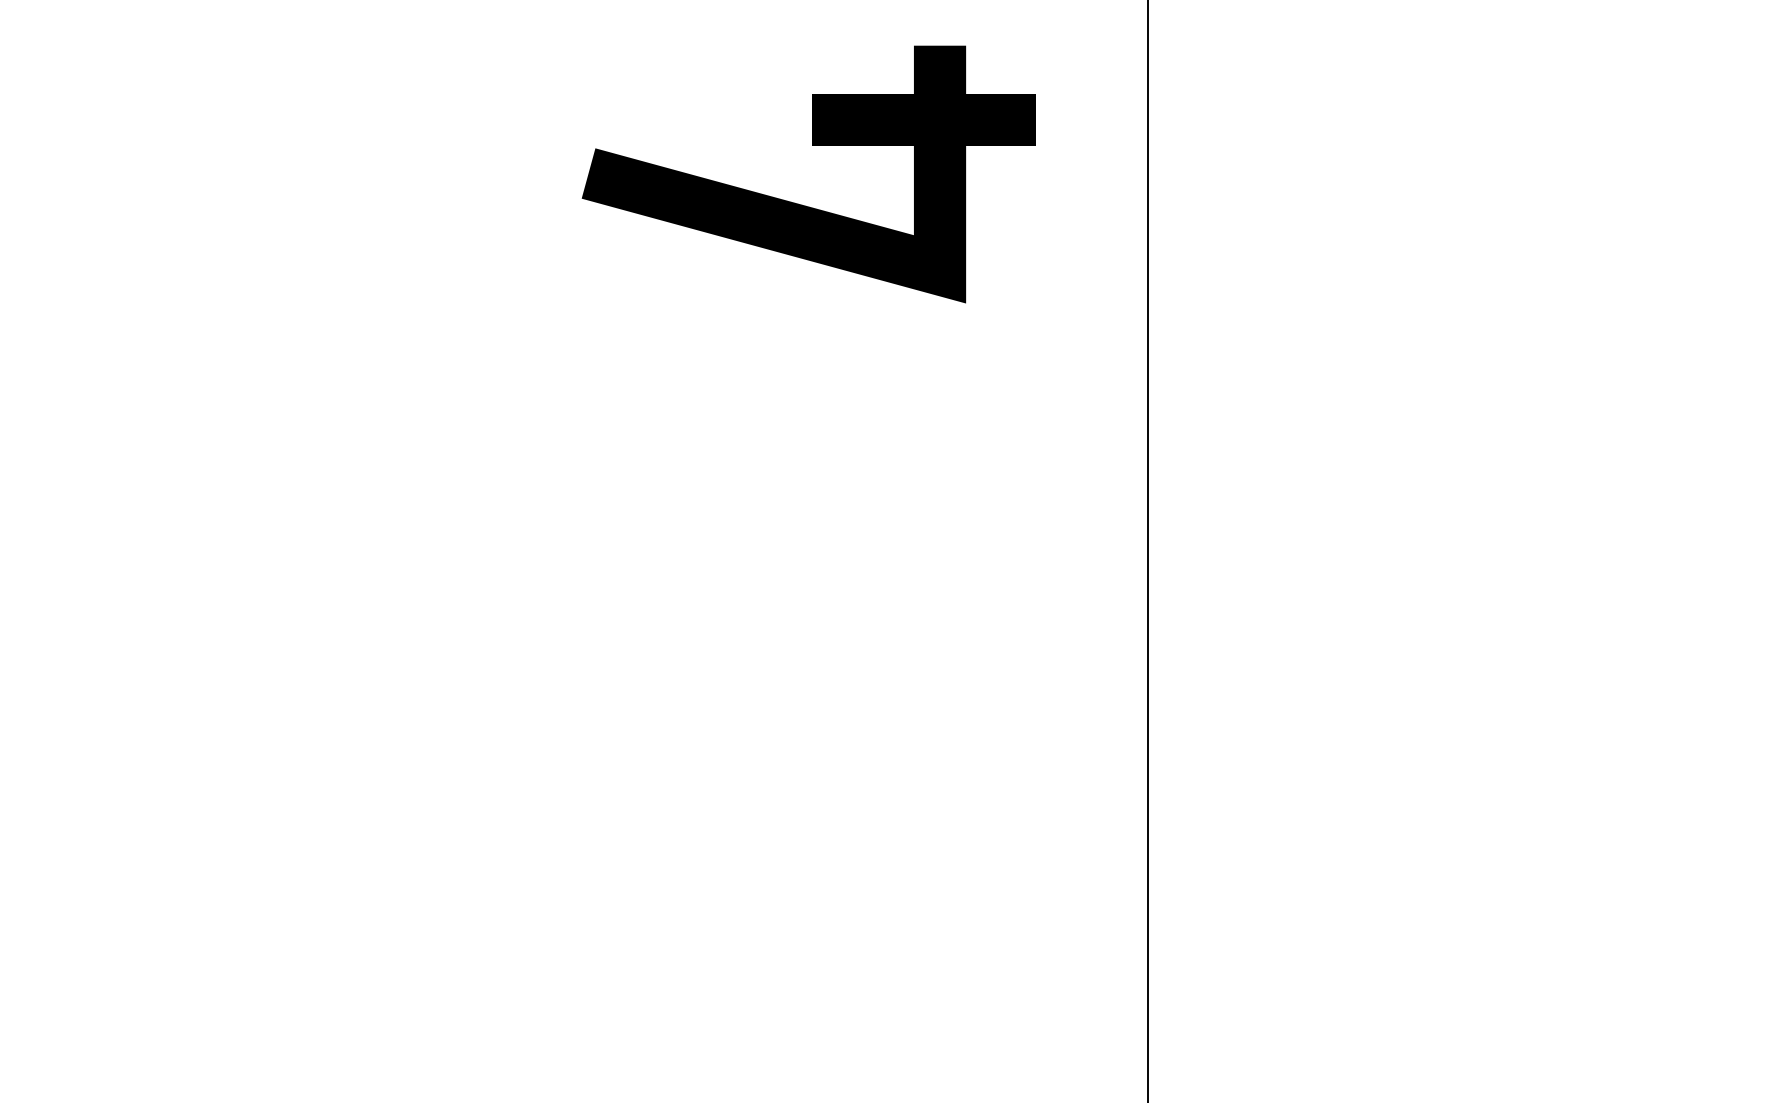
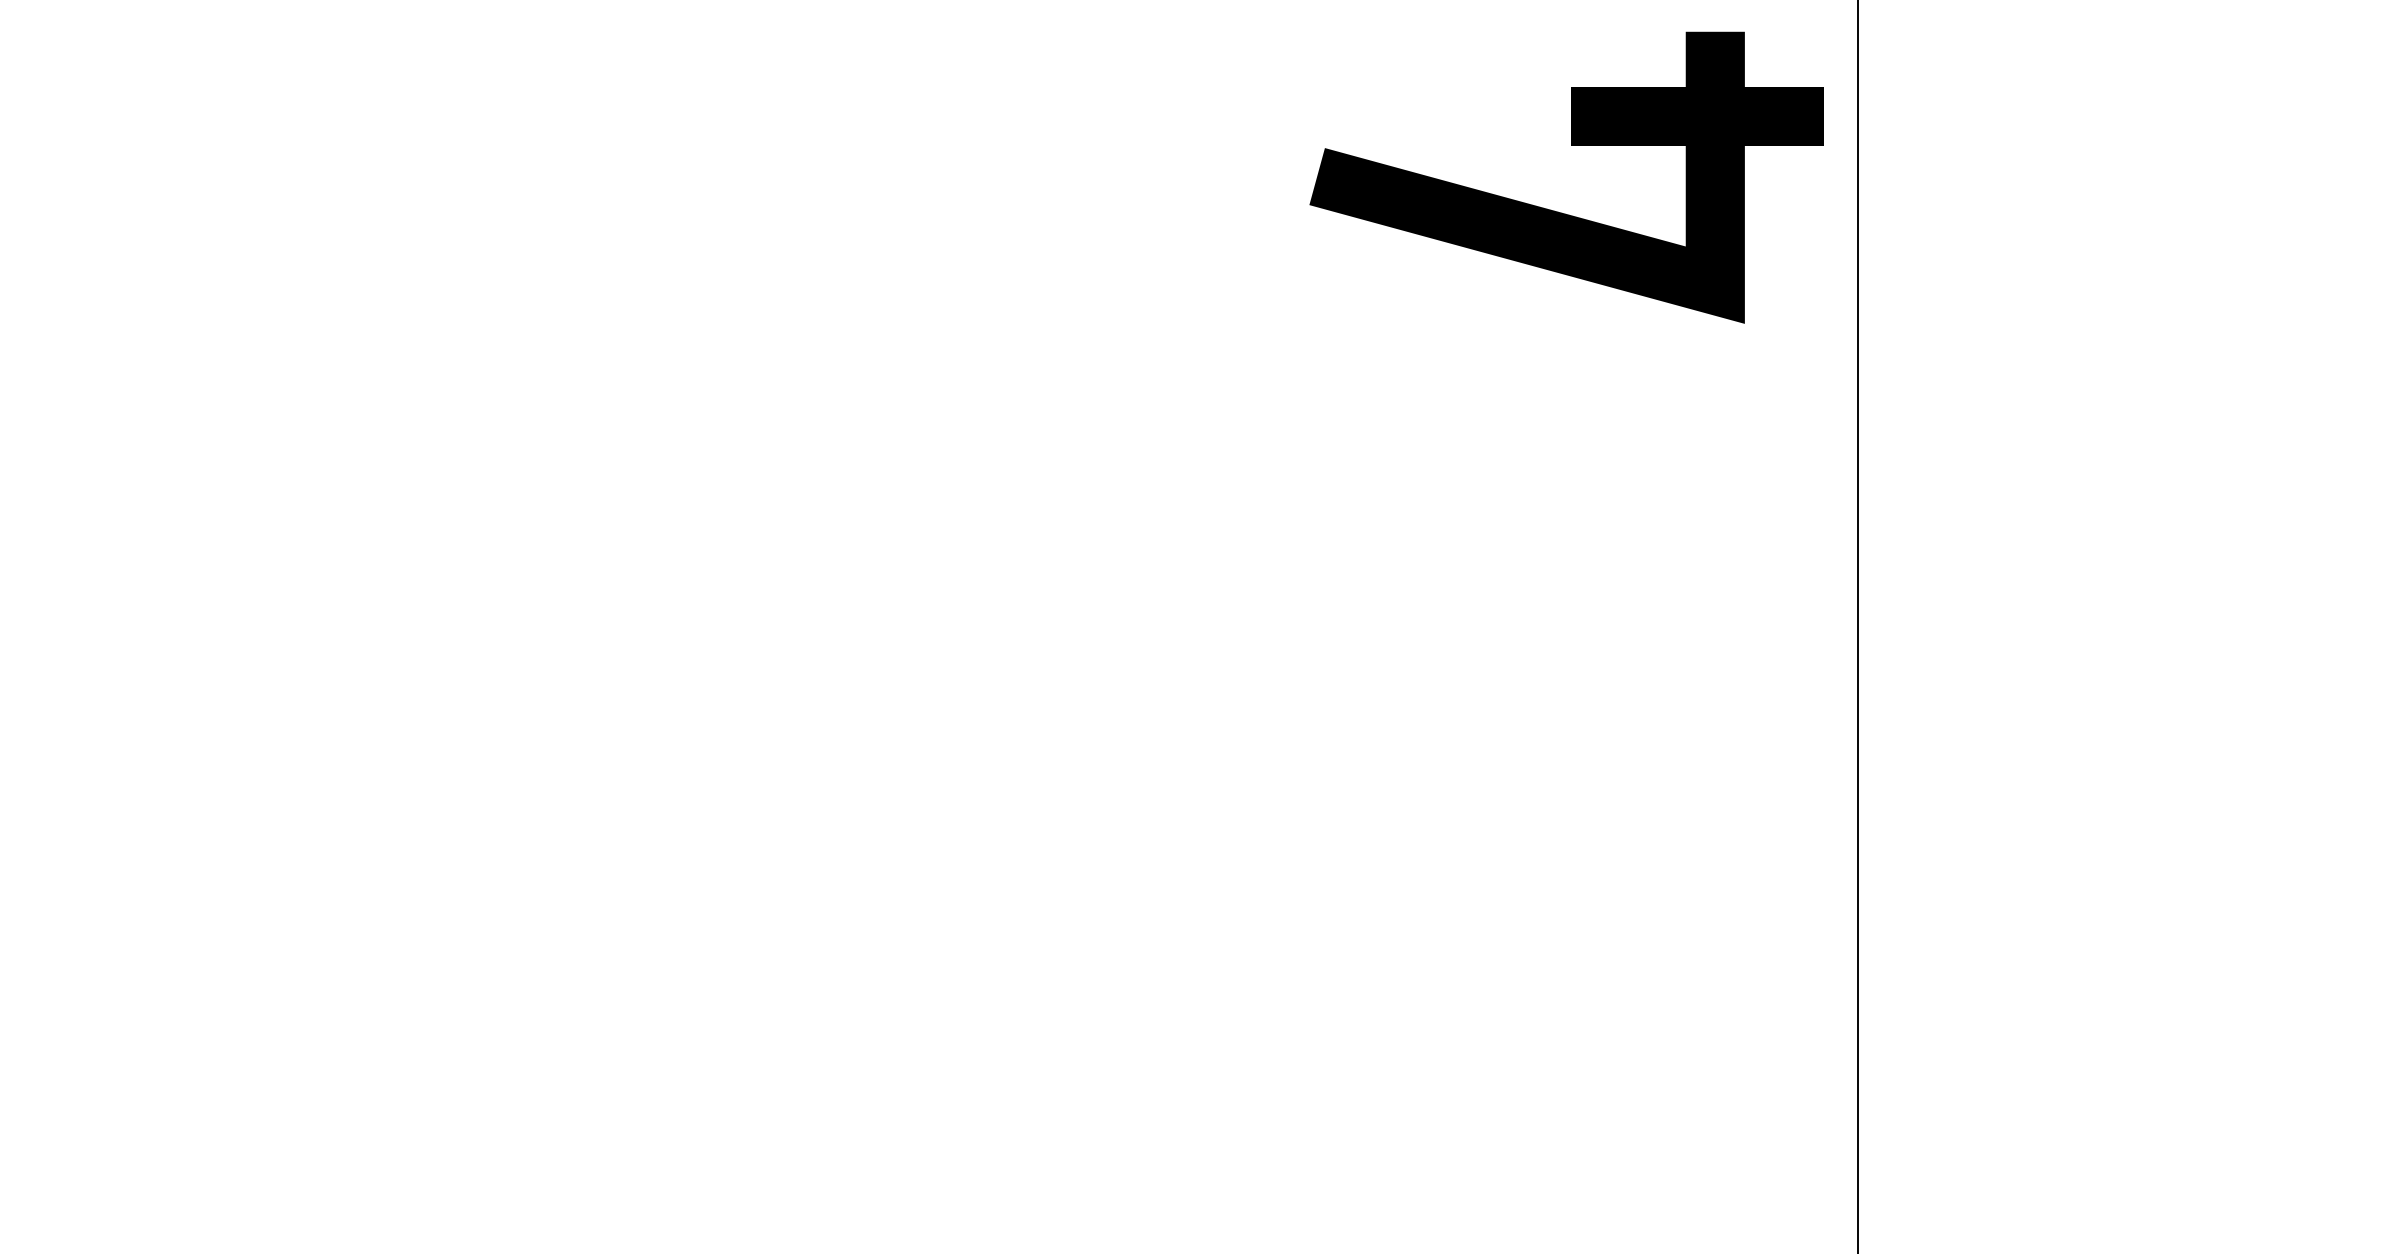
part: (813, 146) -> (1571, 145), moved

